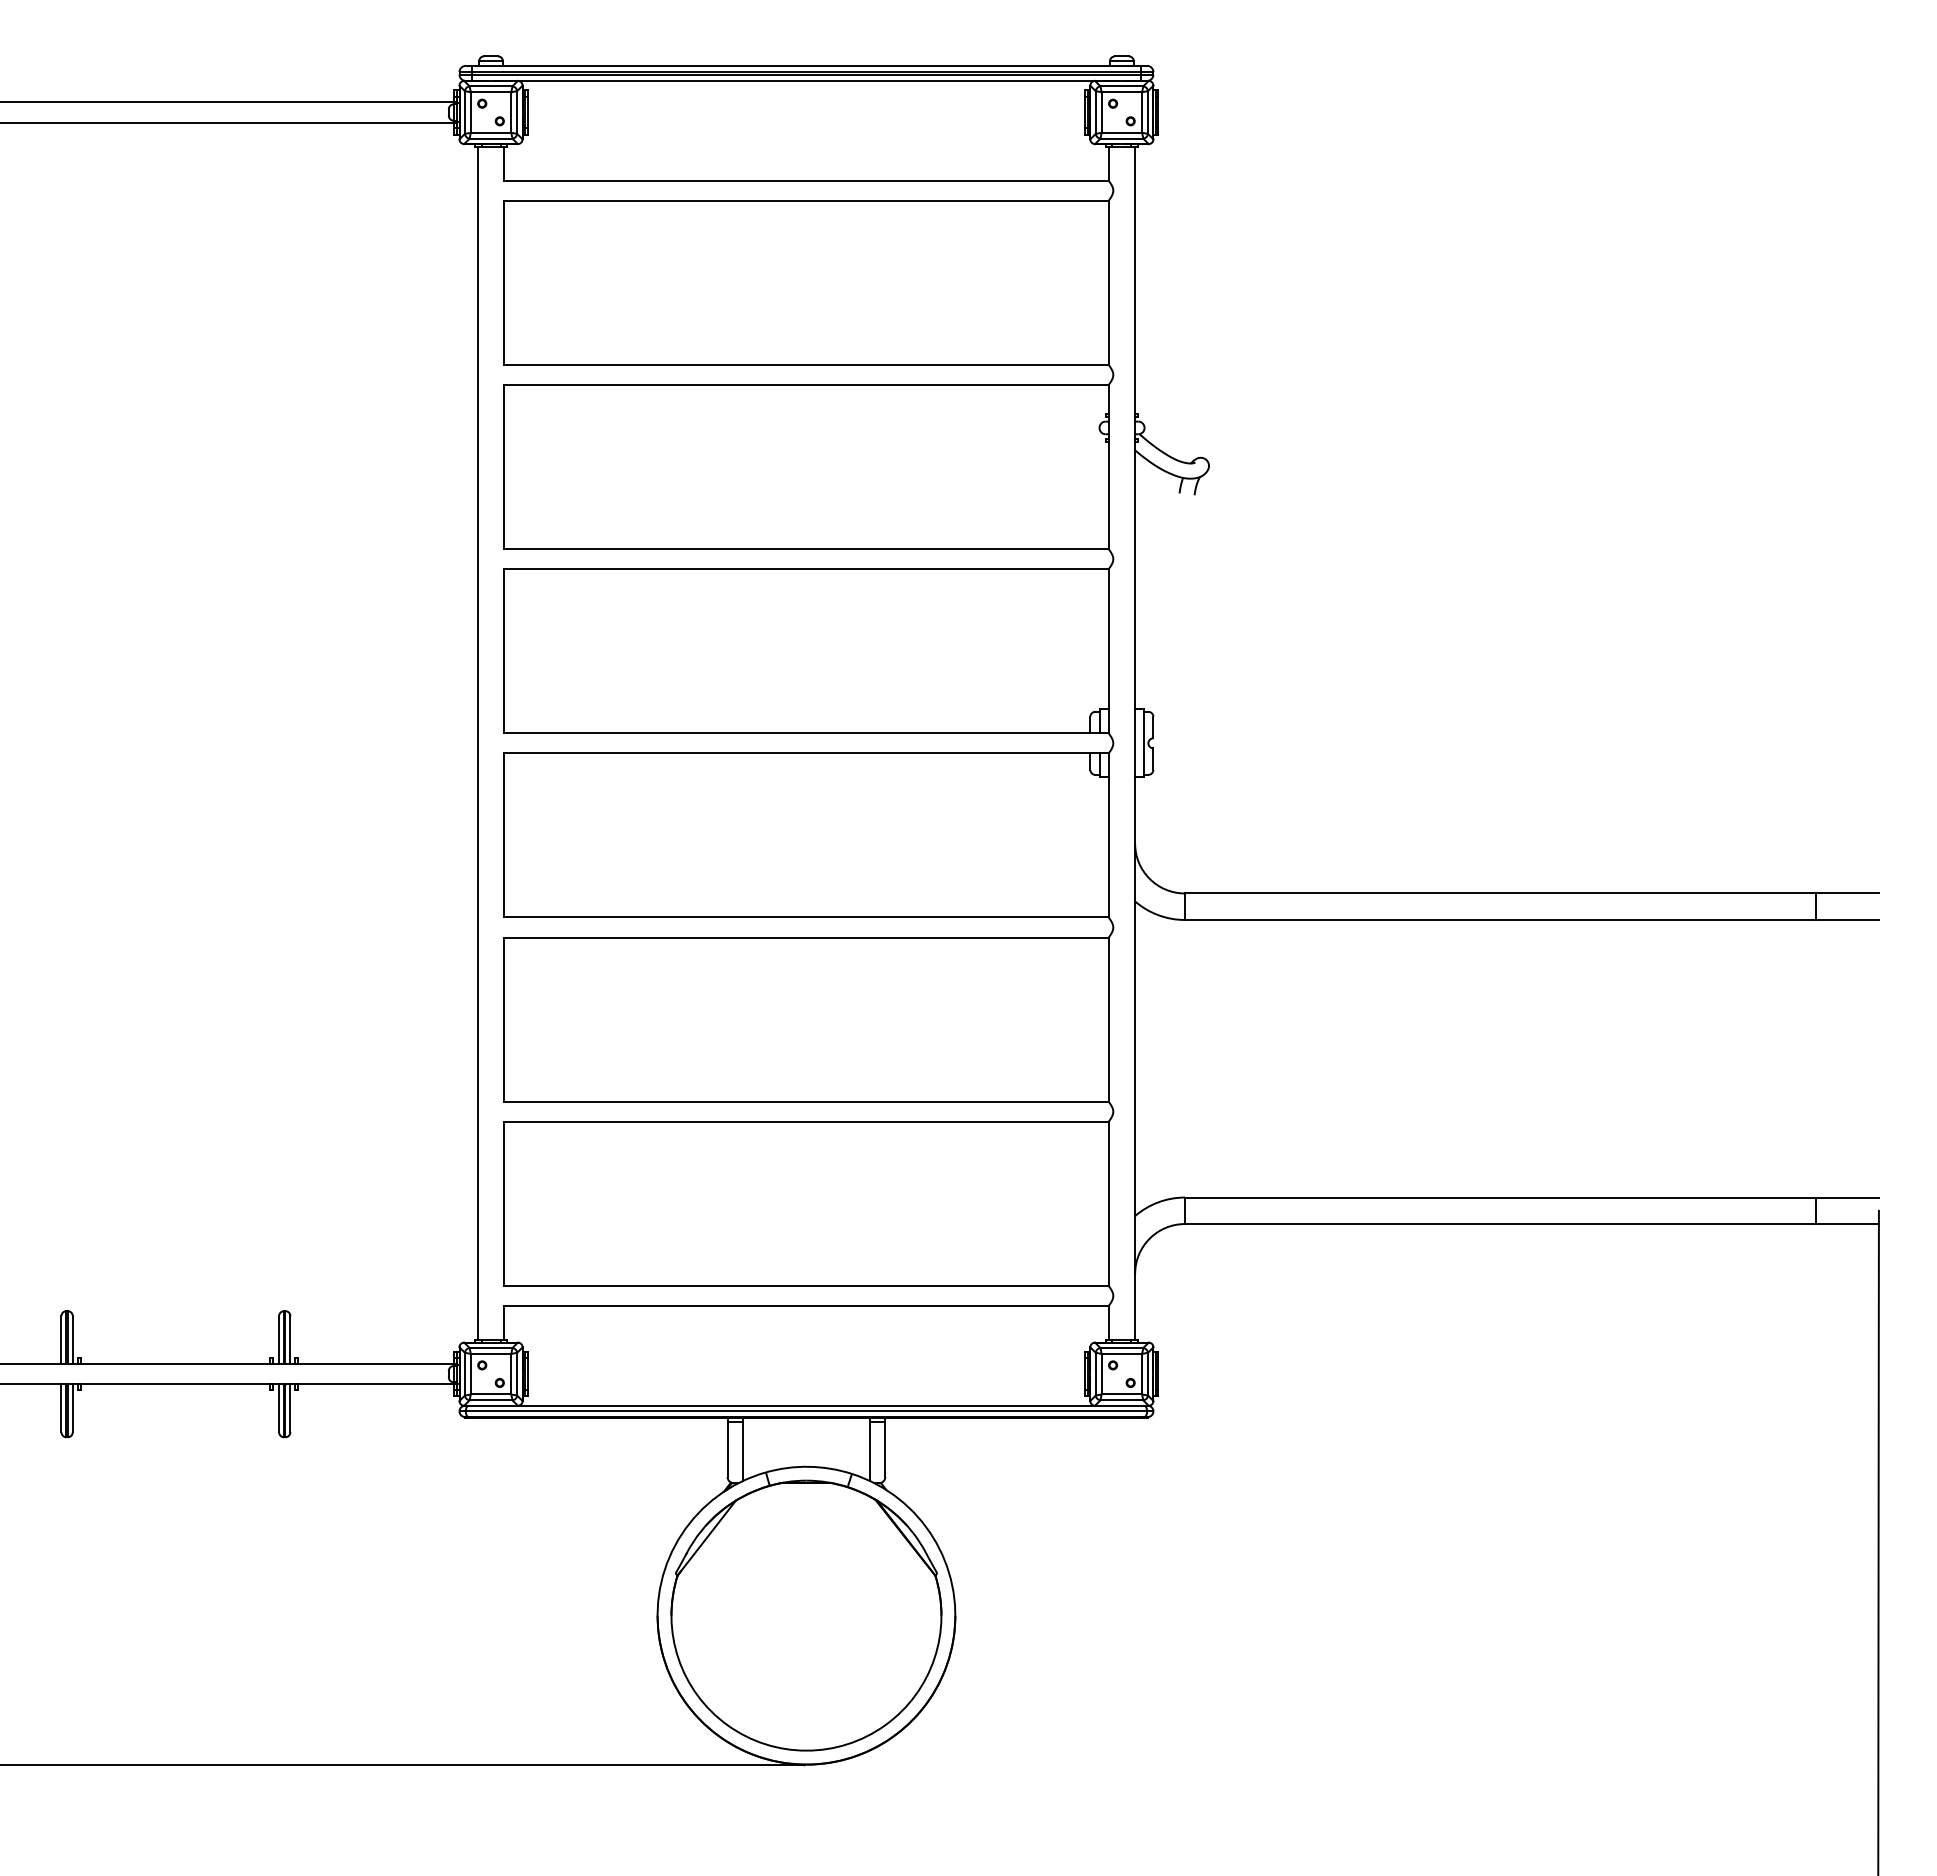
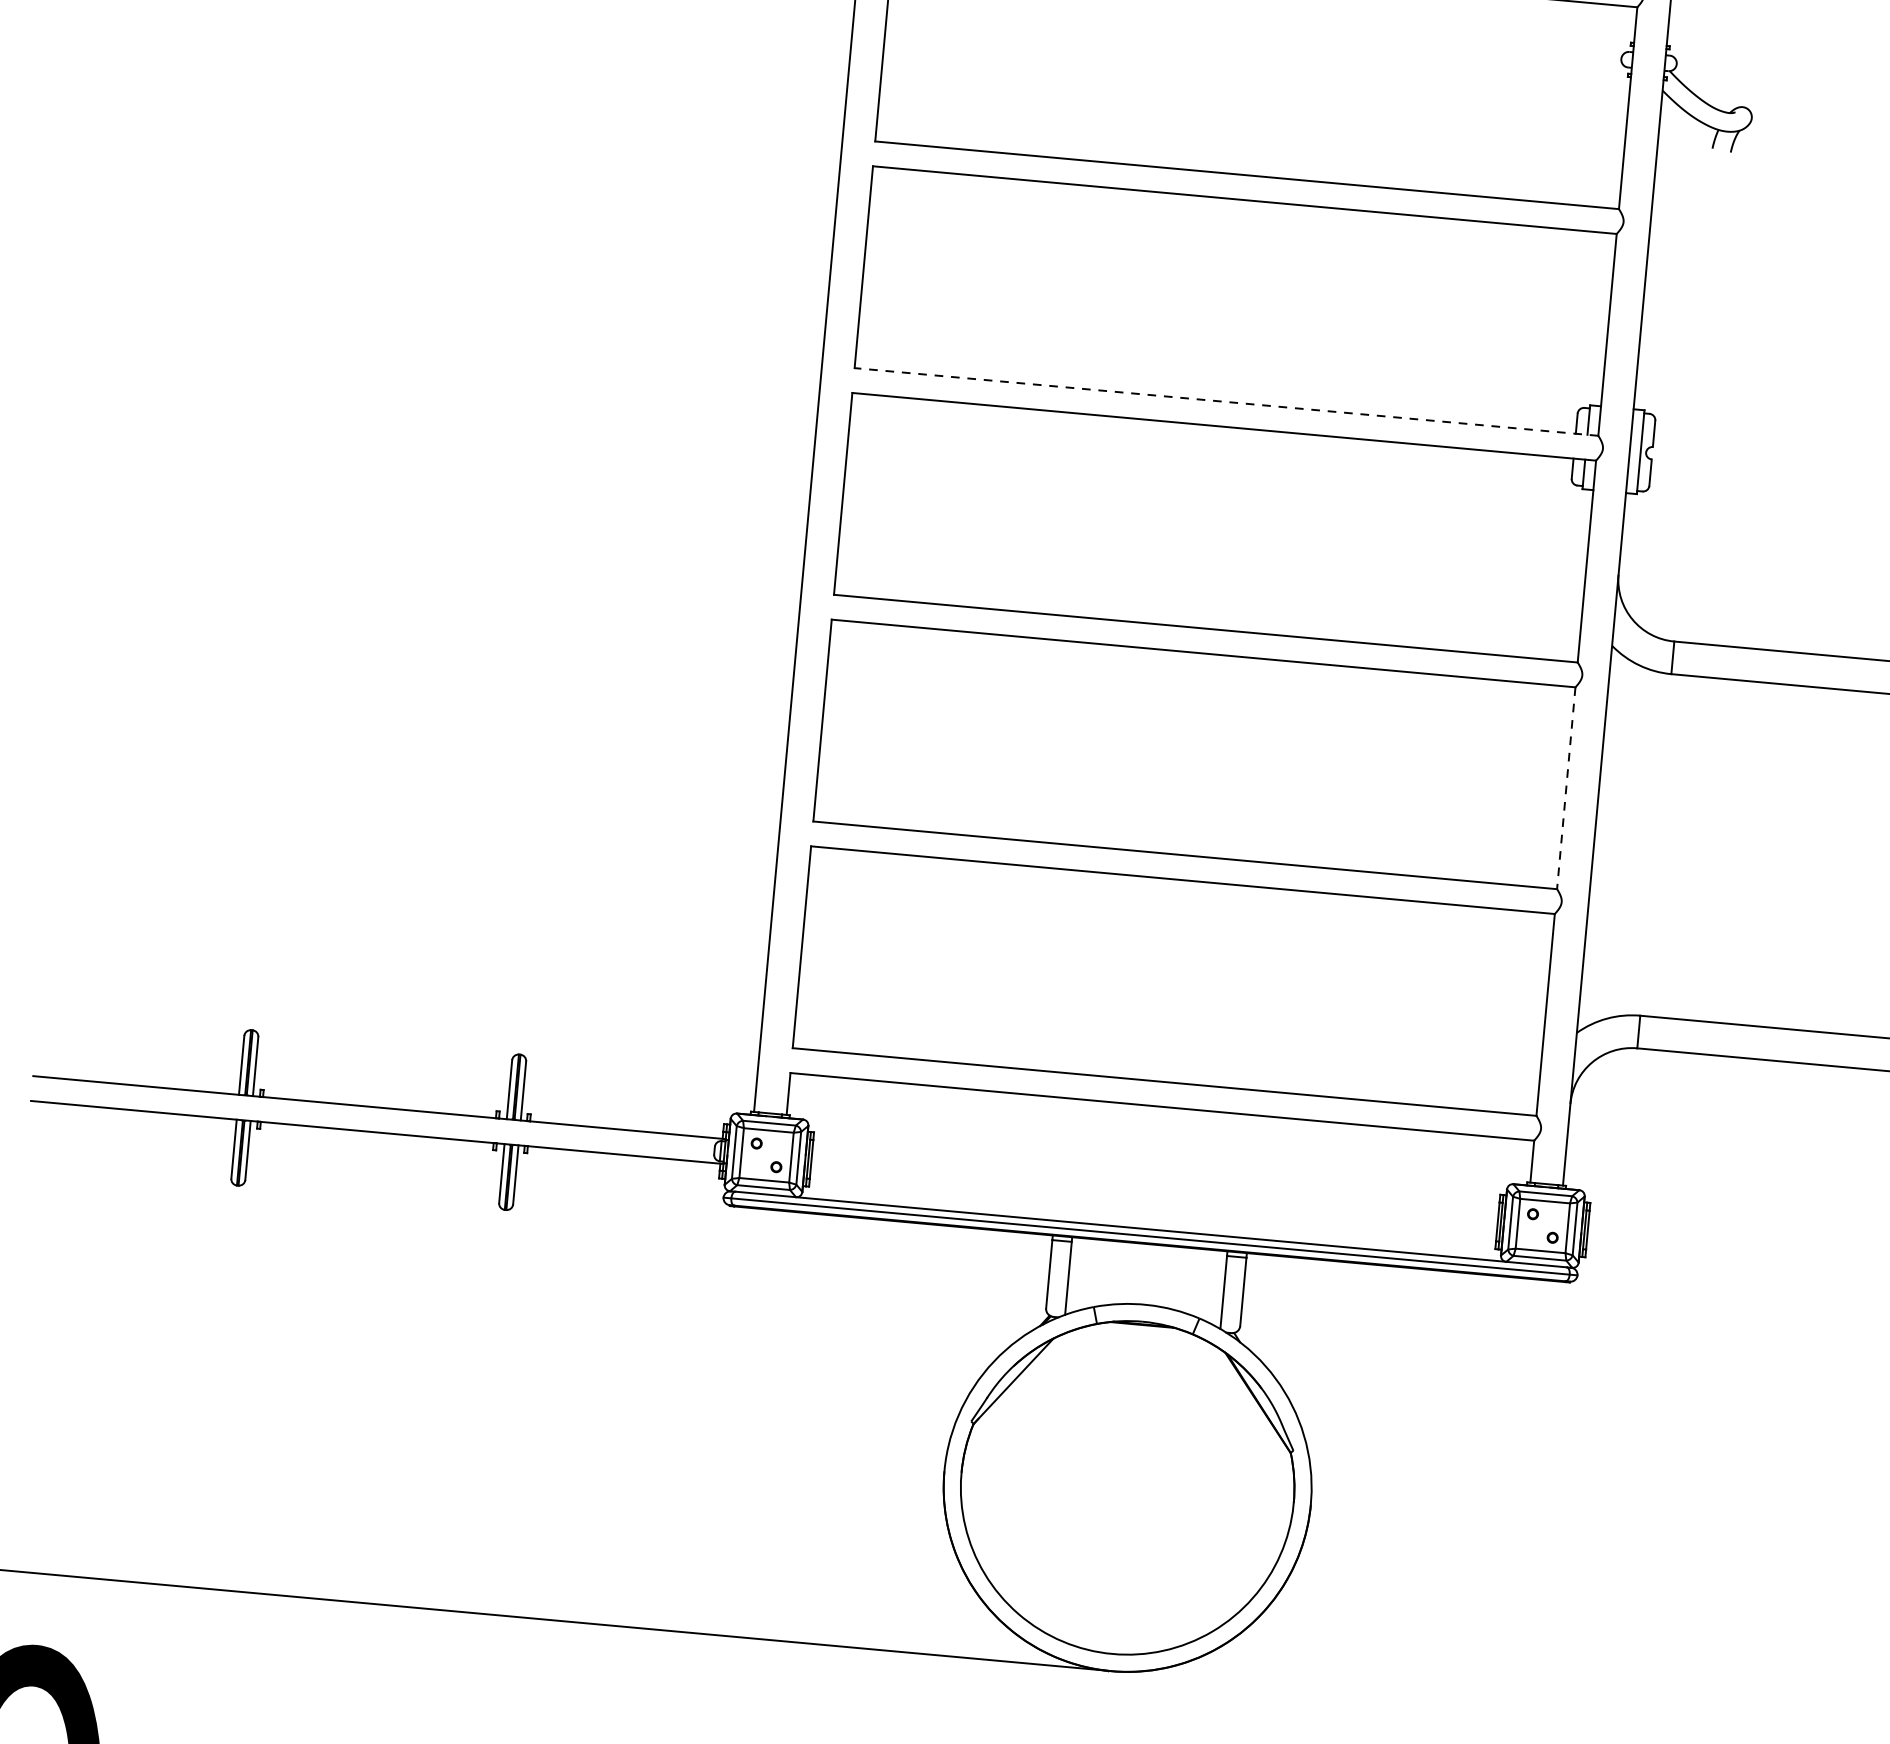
line: (805, 733) -> (1225, 402), solid -> dashed
line: (1108, 1020) -> (1566, 789), solid -> dashed

